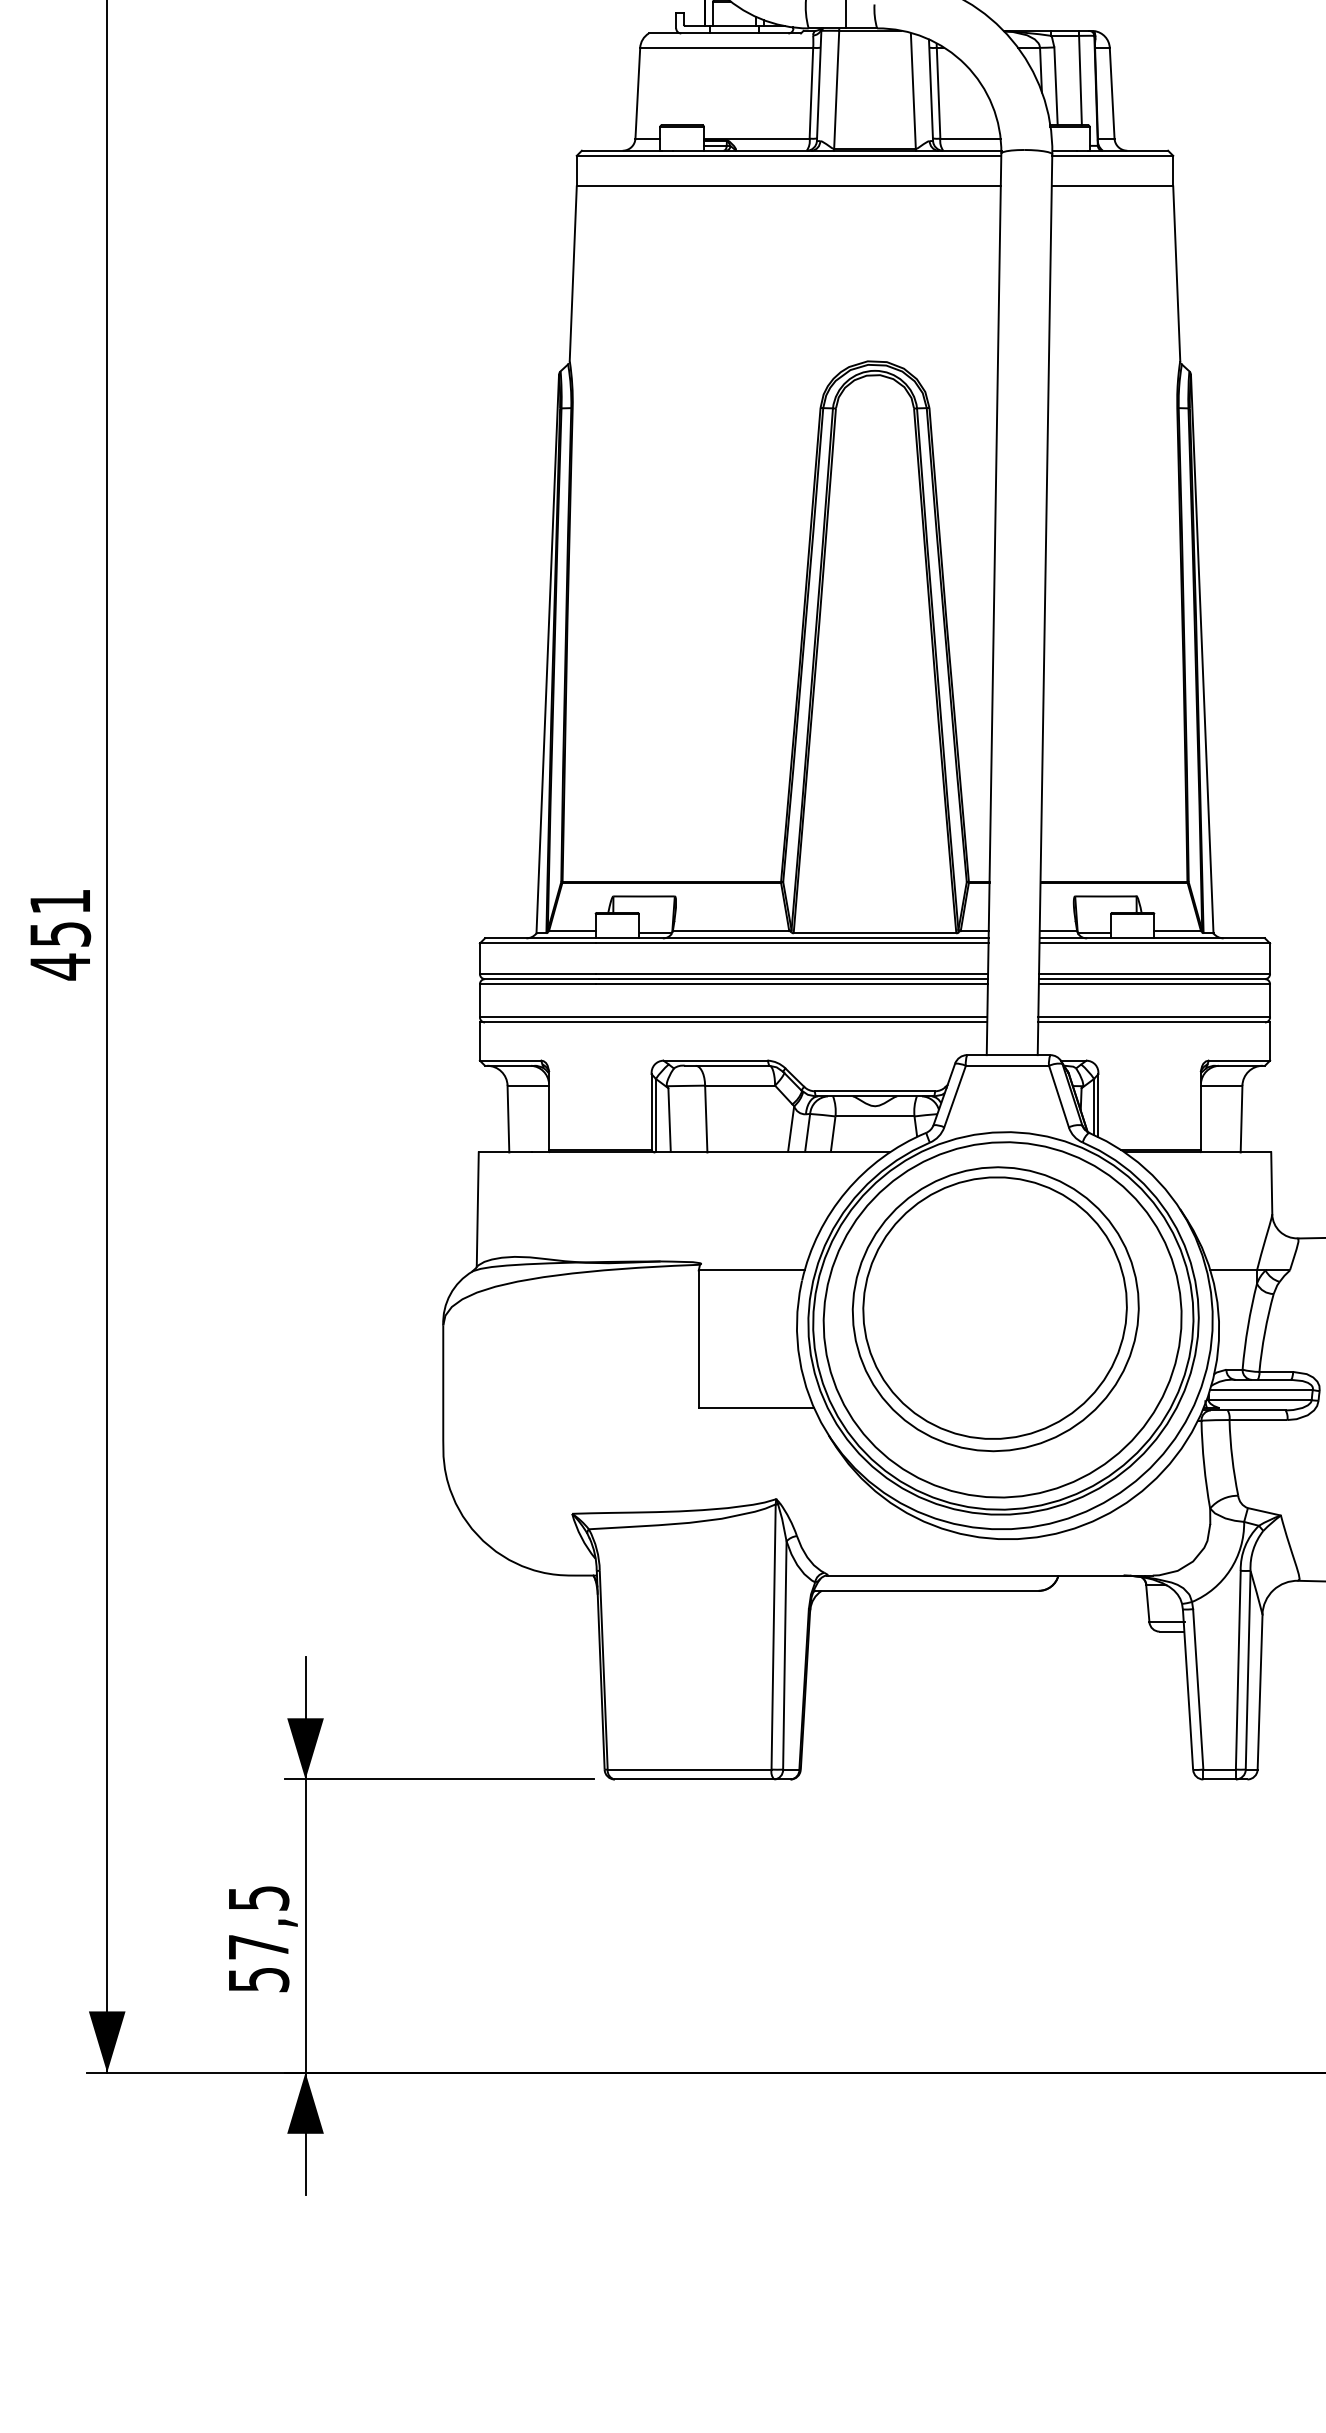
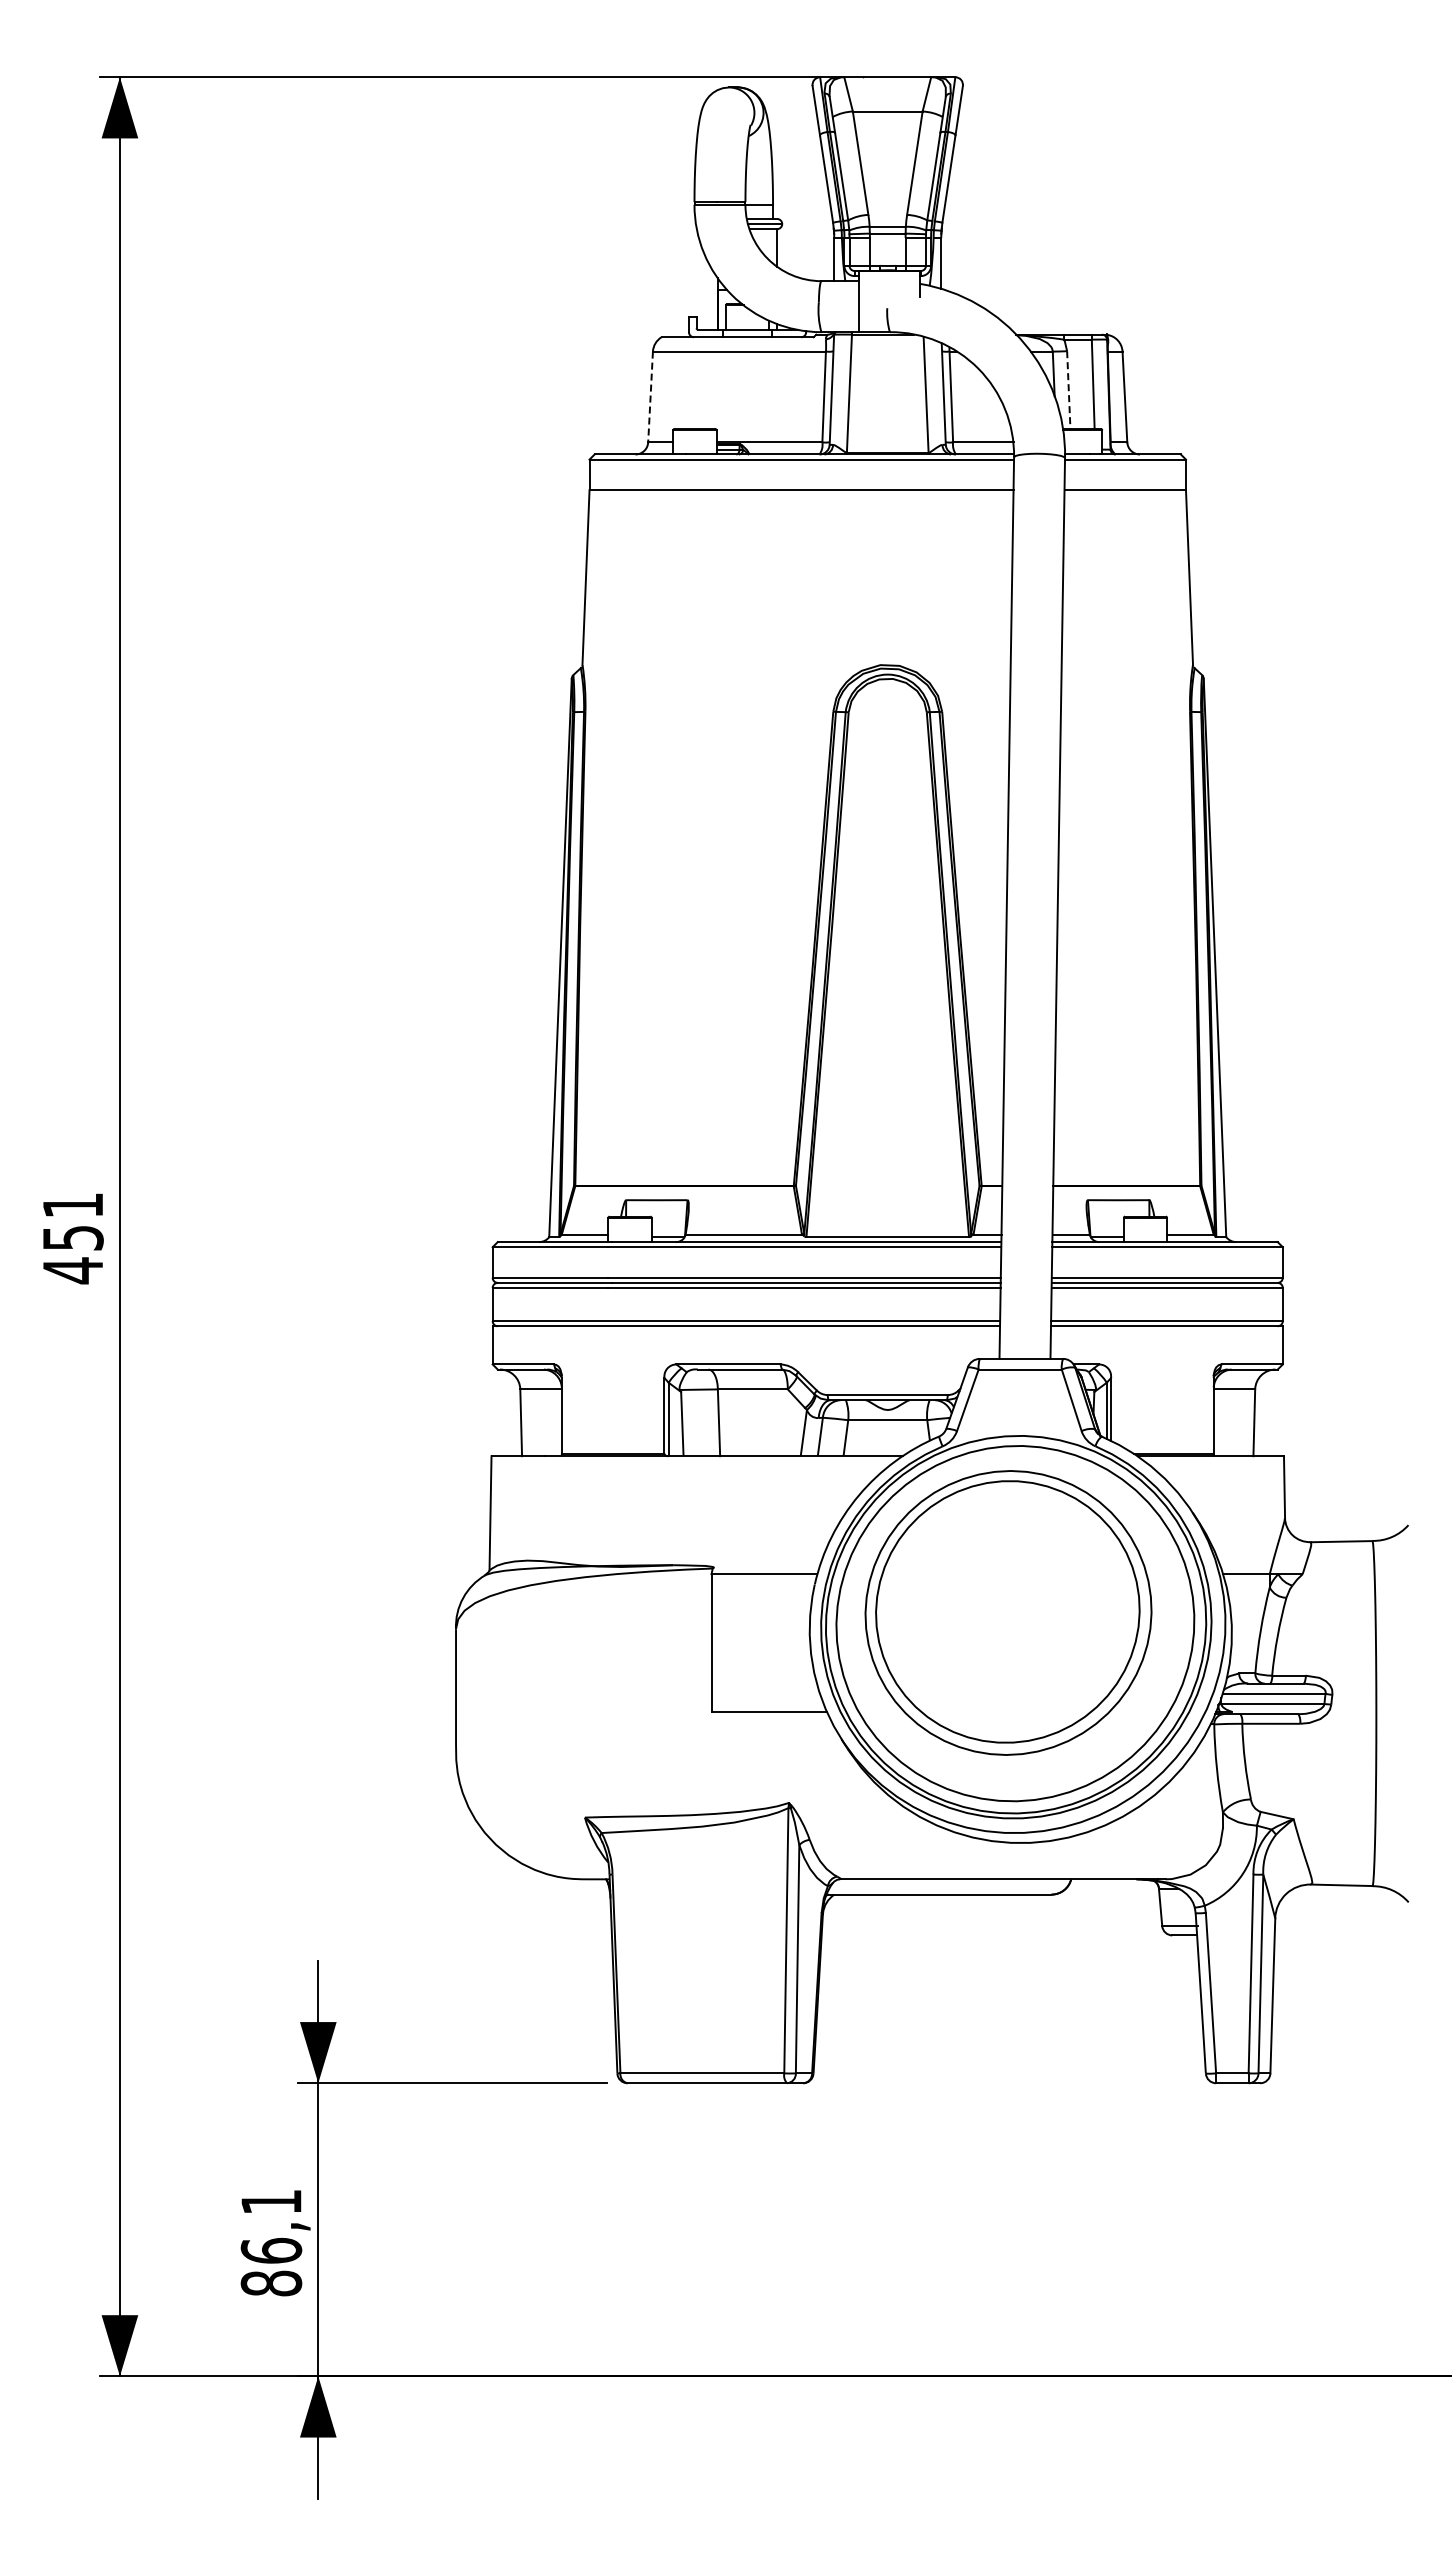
line: (1055, 86) -> (1068, 390), solid -> dashed
line: (637, 93) -> (650, 397), solid -> dashed
text: (258, 1939) -> (271, 2243), 57,5 -> 86,1

